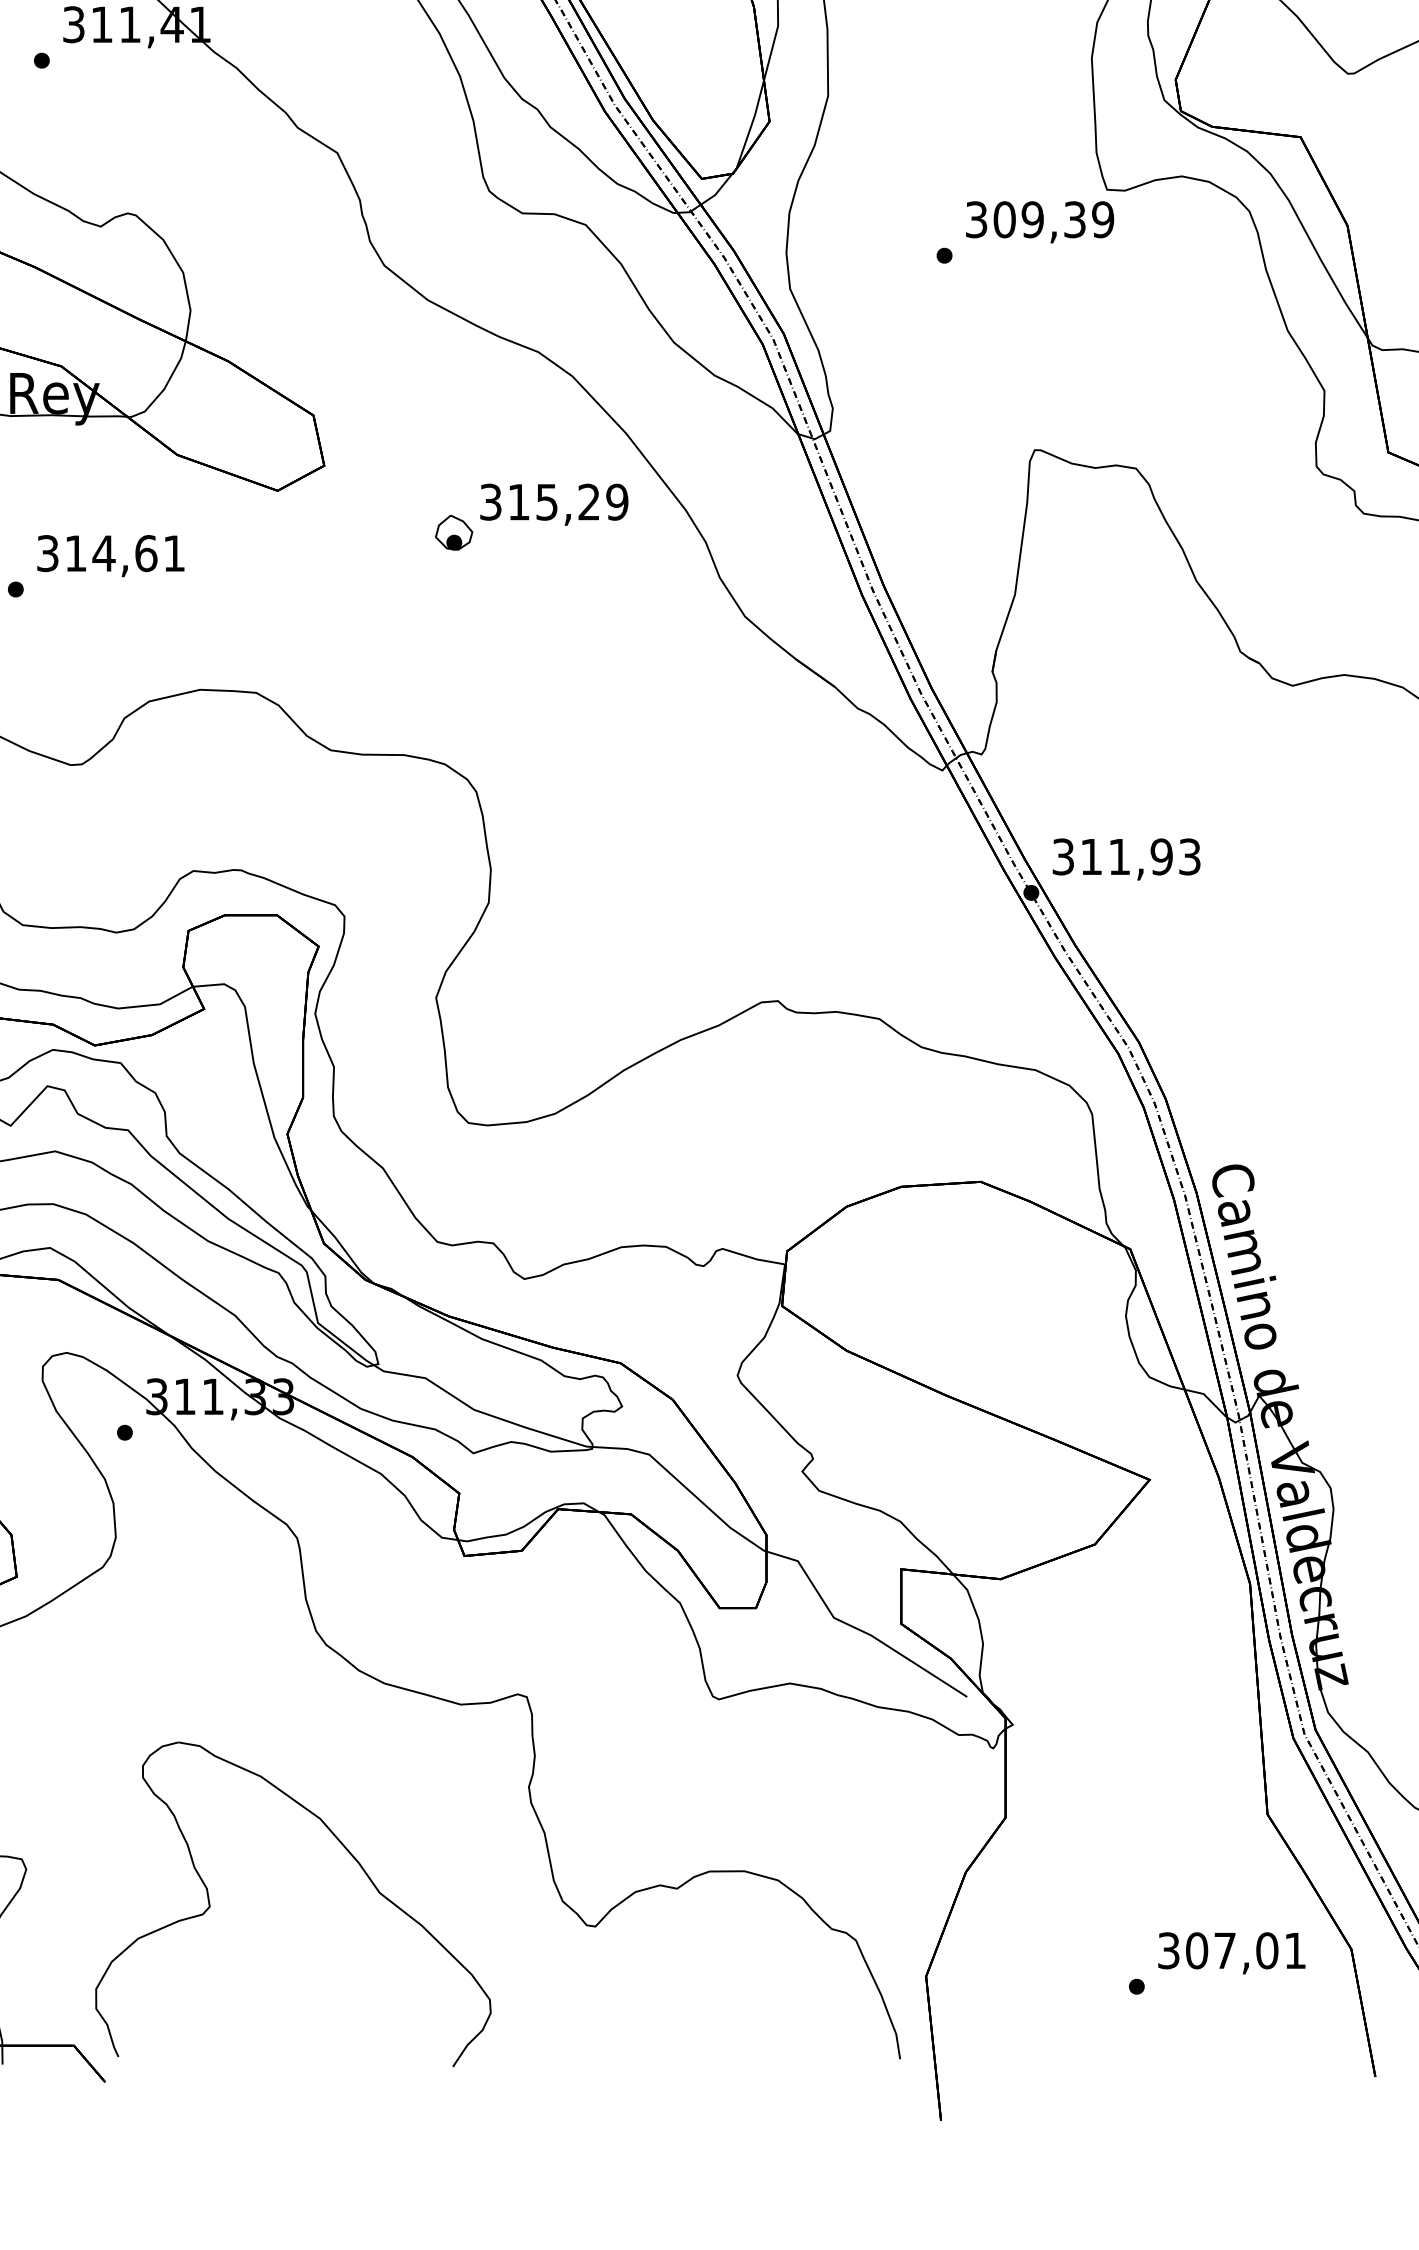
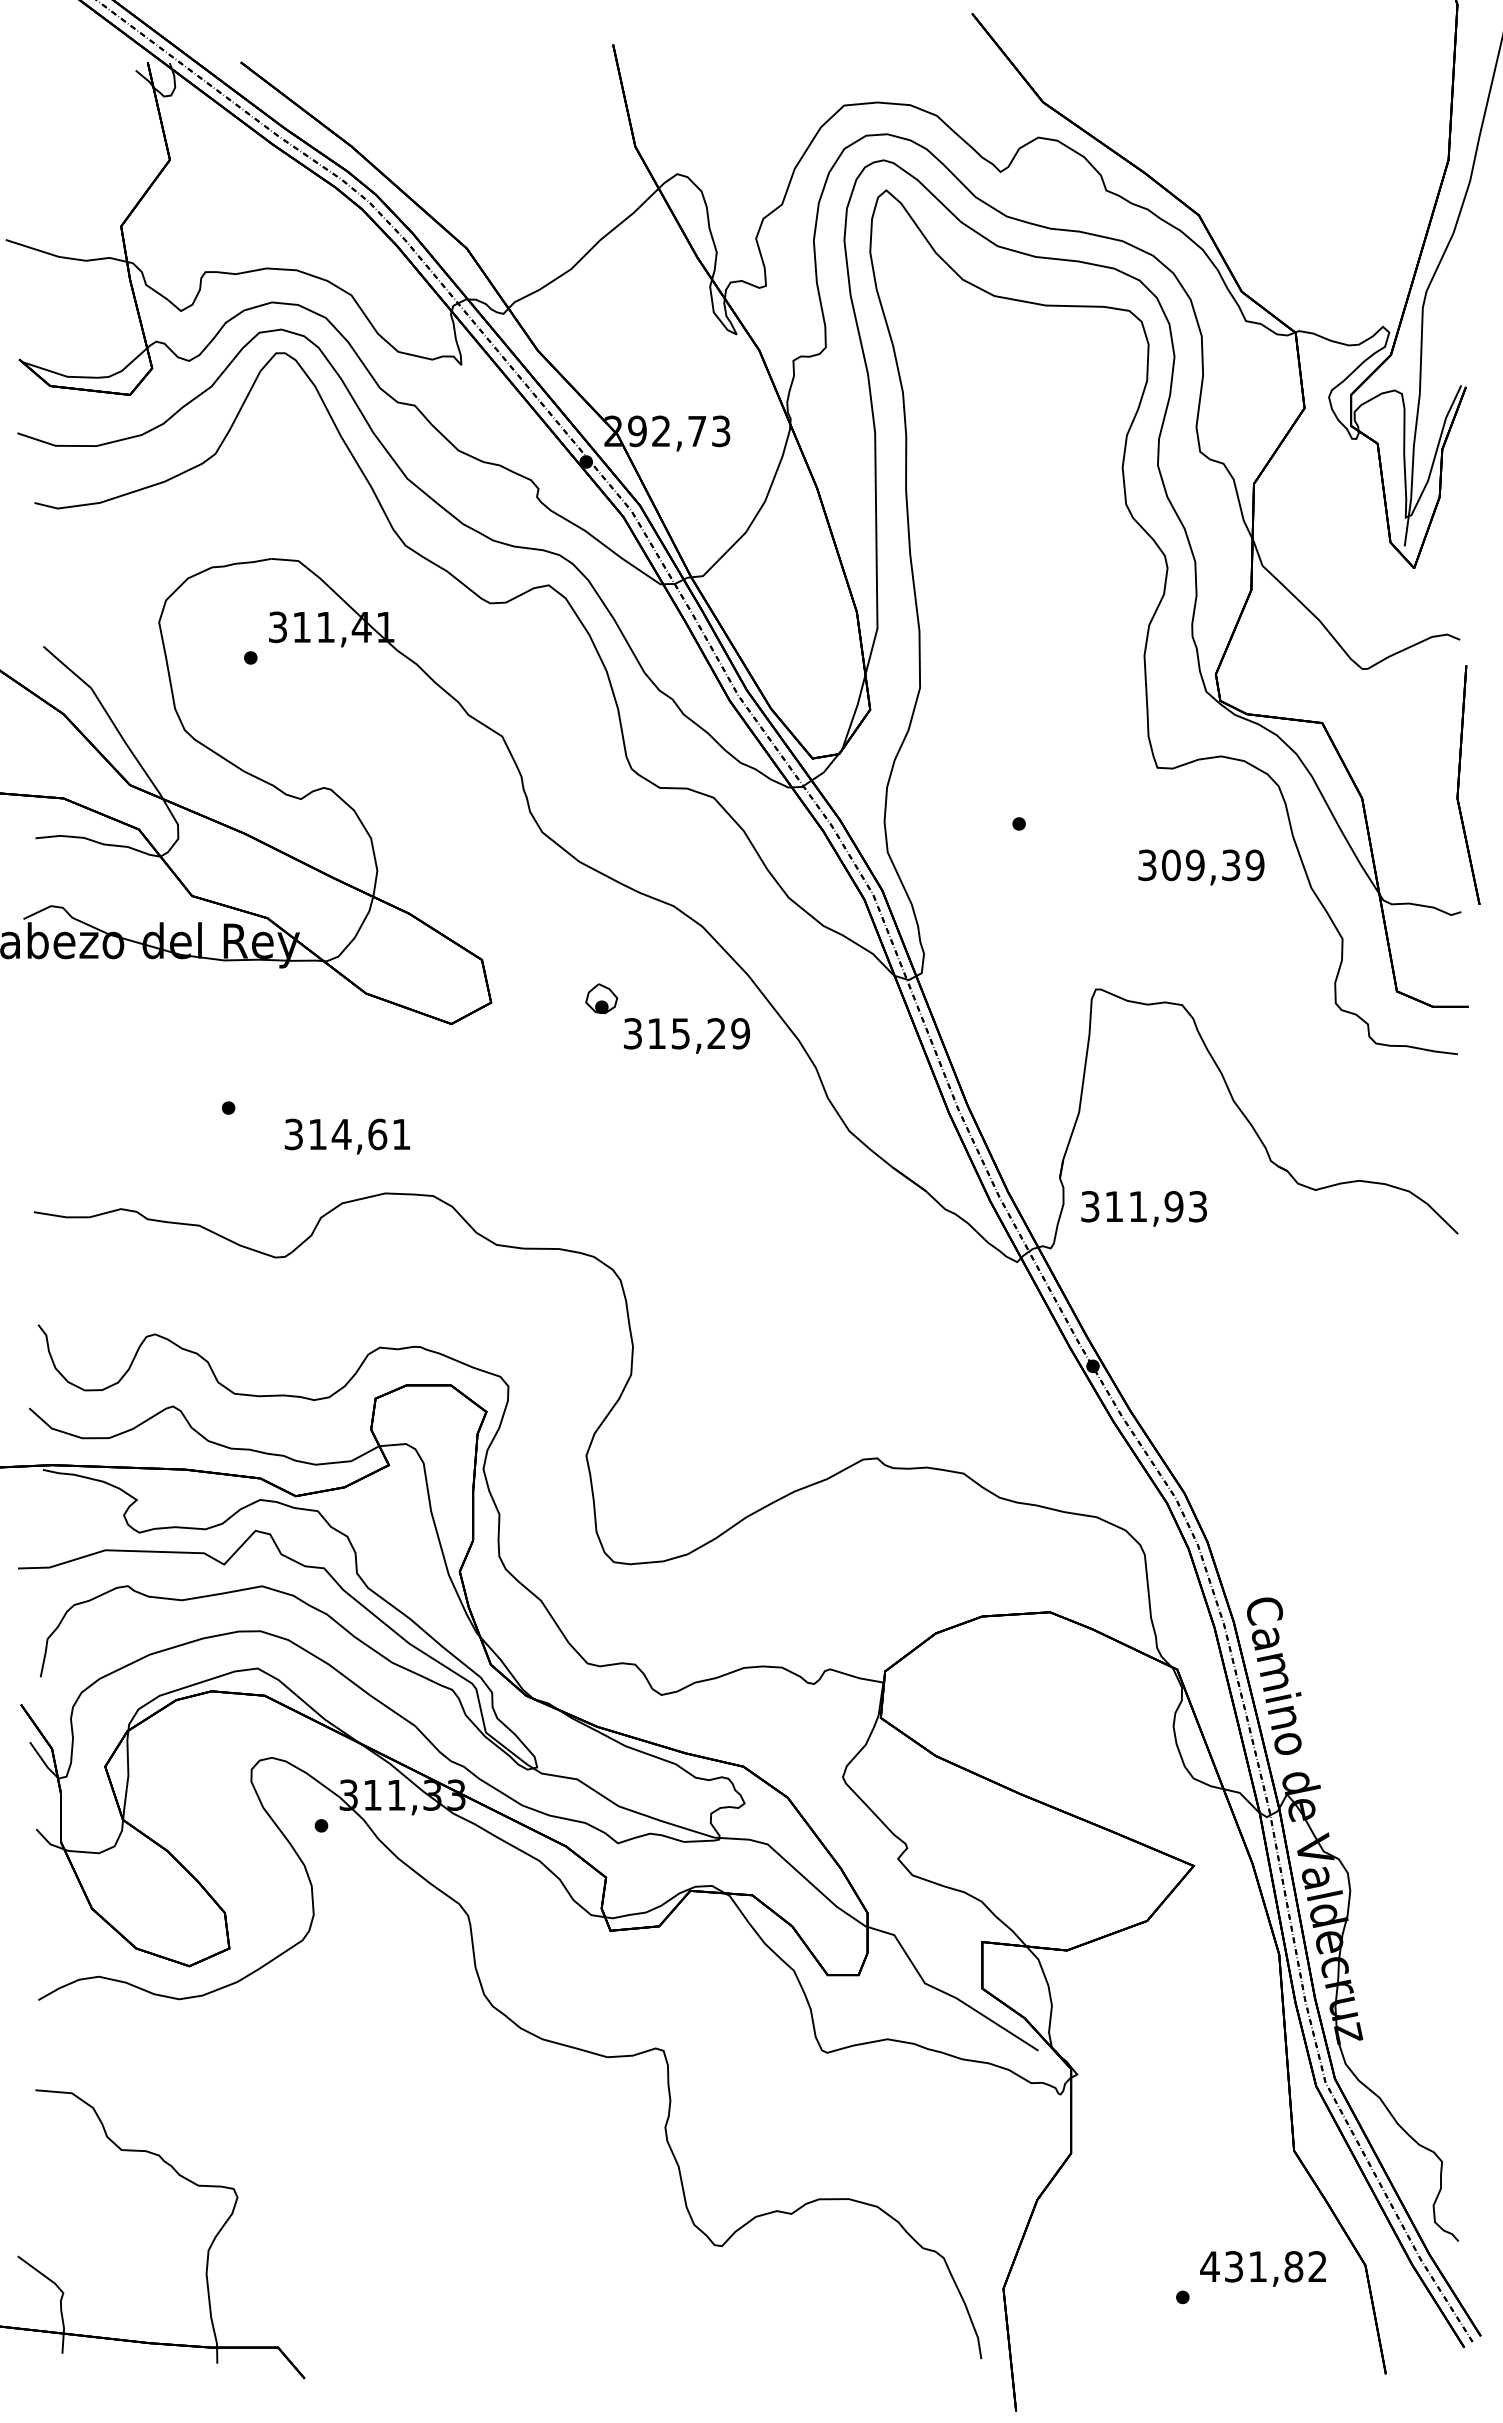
text: (1040, 222) -> (1201, 867), moved
part: (453, 532) -> (601, 998), moved
text: (110, 555) -> (347, 1136), moved
text: (1125, 859) -> (1143, 1208), moved
part: (346, 1851) -> (510, 2182), removed
text: (1231, 1950) -> (1263, 2266), 307,01 -> 431,82

